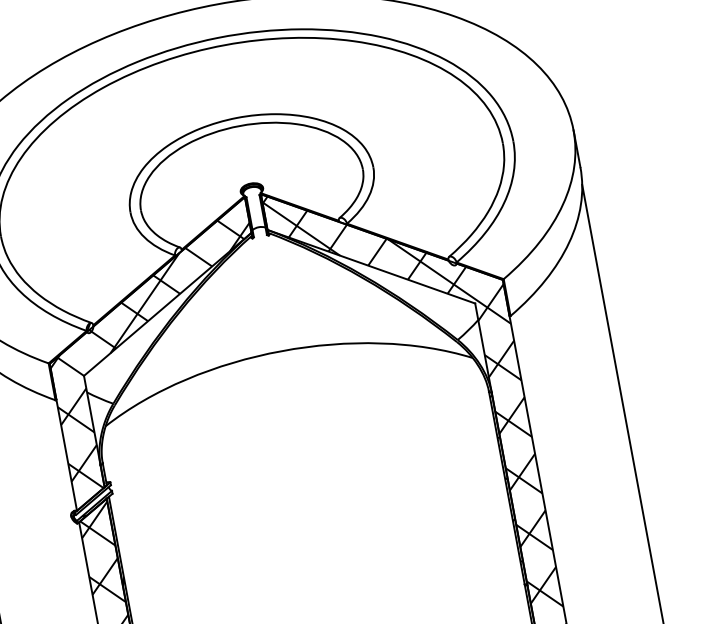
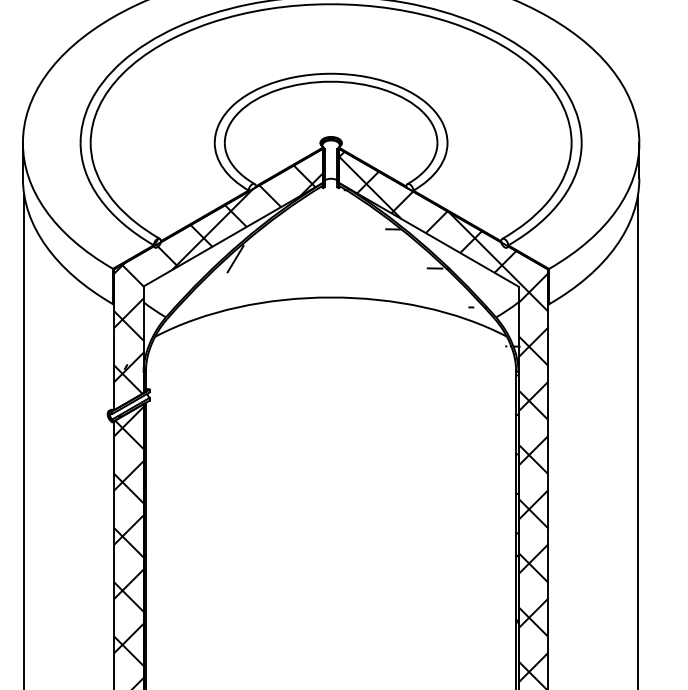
hatch: (380, 301) -> (431, 268), added
hatch: (130, 389) -> (184, 307), added

